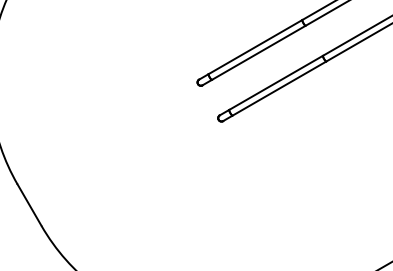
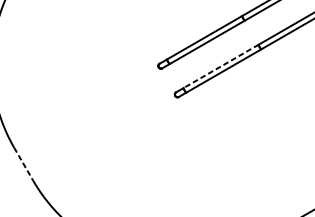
line: (275, 83) -> (220, 66), solid -> dashed
line: (29, 205) -> (23, 164), solid -> dashed

